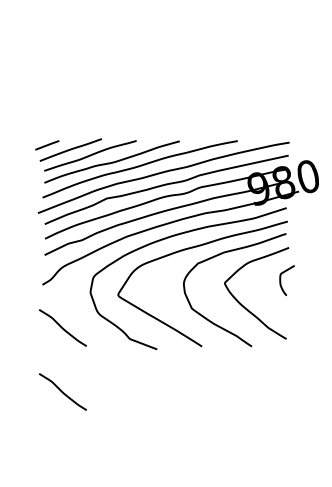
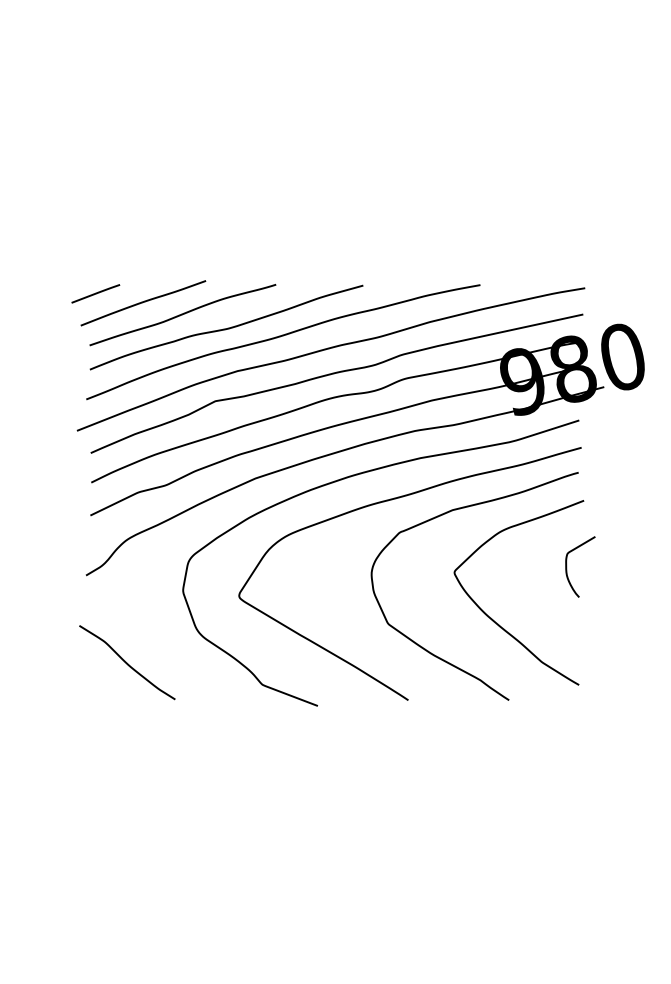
curve: (62, 391) -> (126, 790), removed

